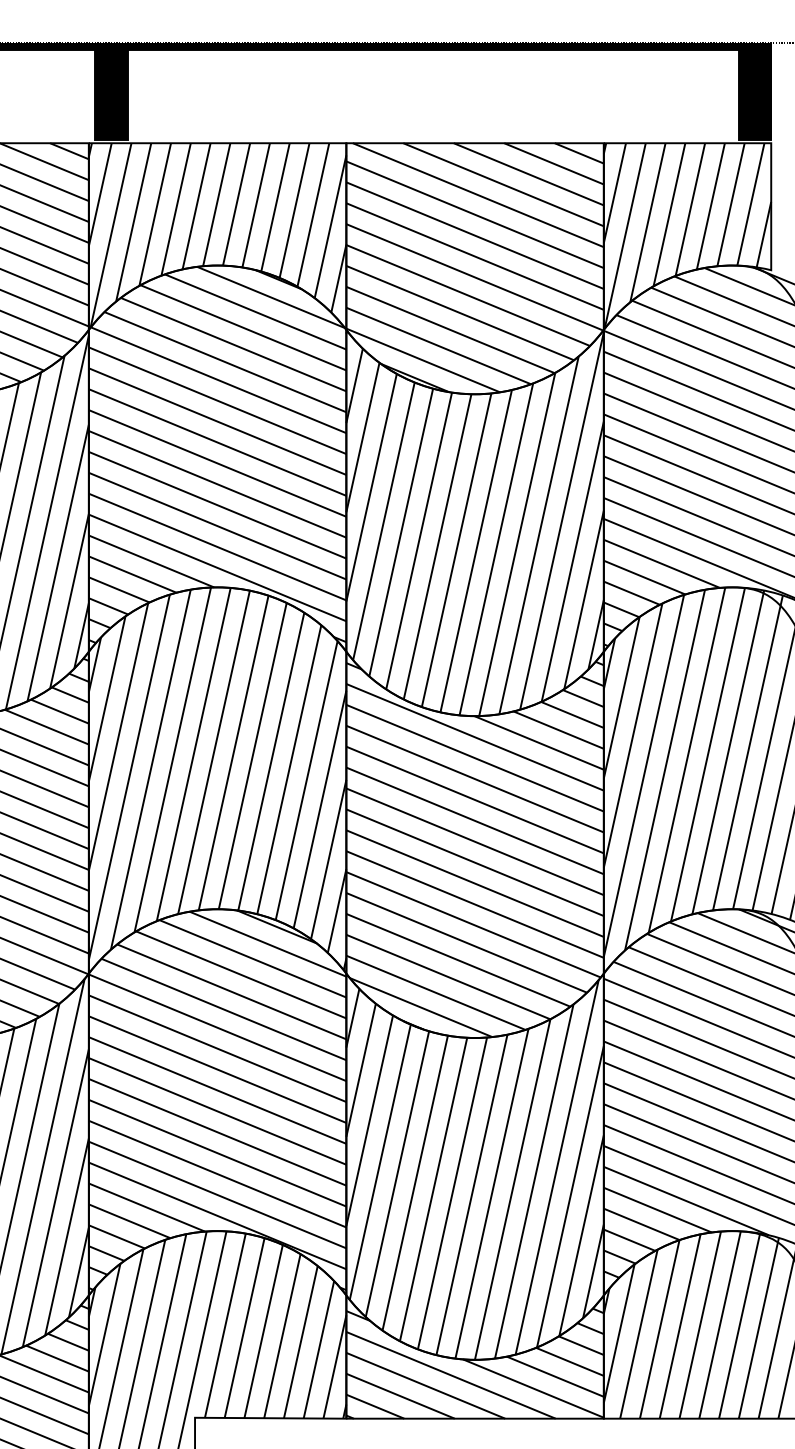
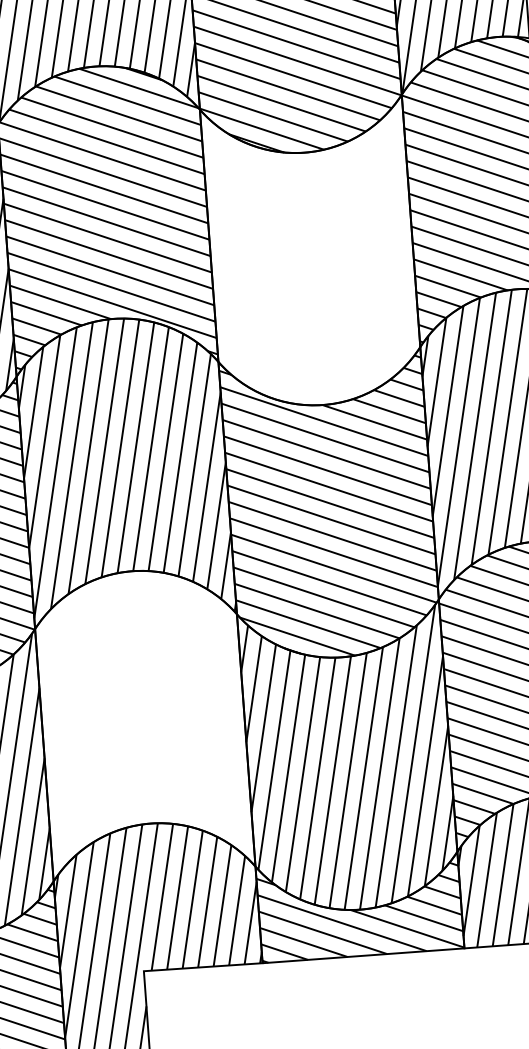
hatch: (474, 523) -> (311, 254), removed
hatch: (217, 1100) -> (143, 721), removed

